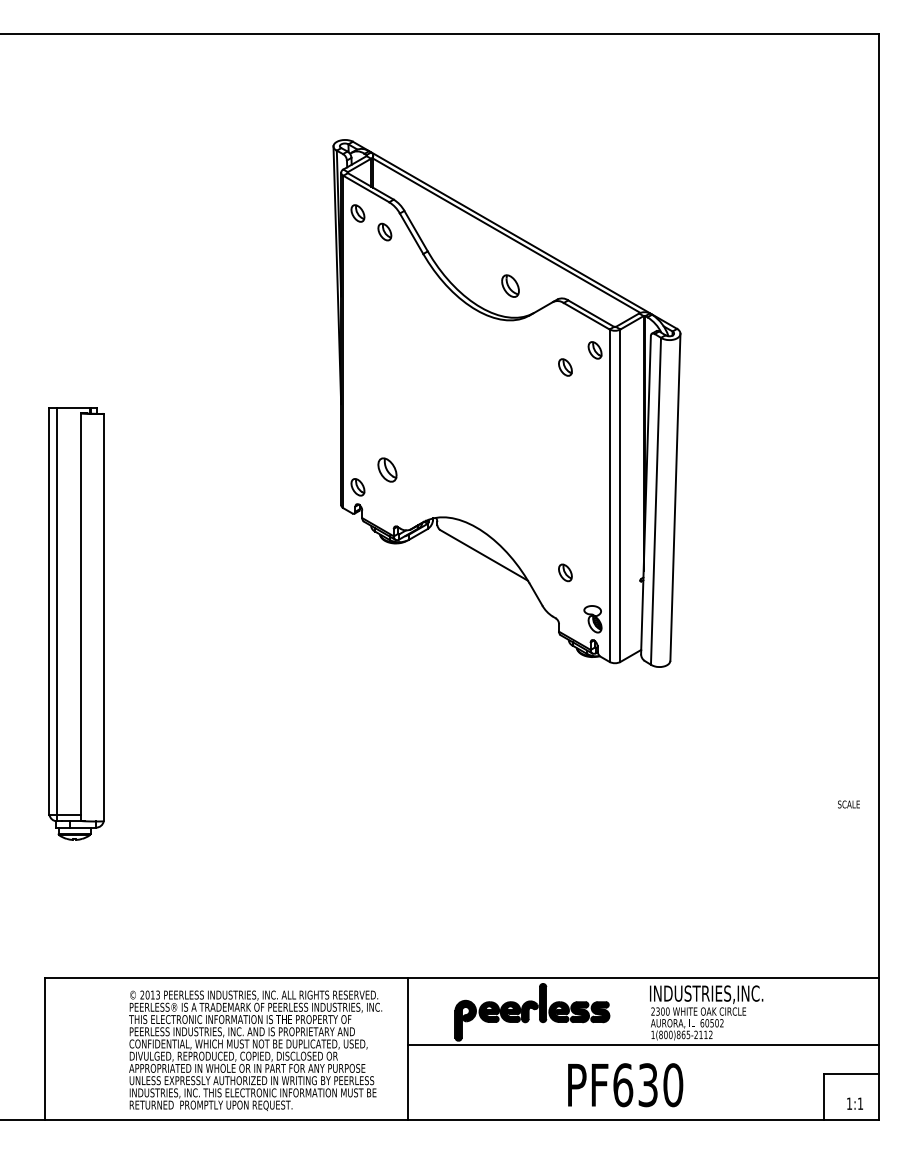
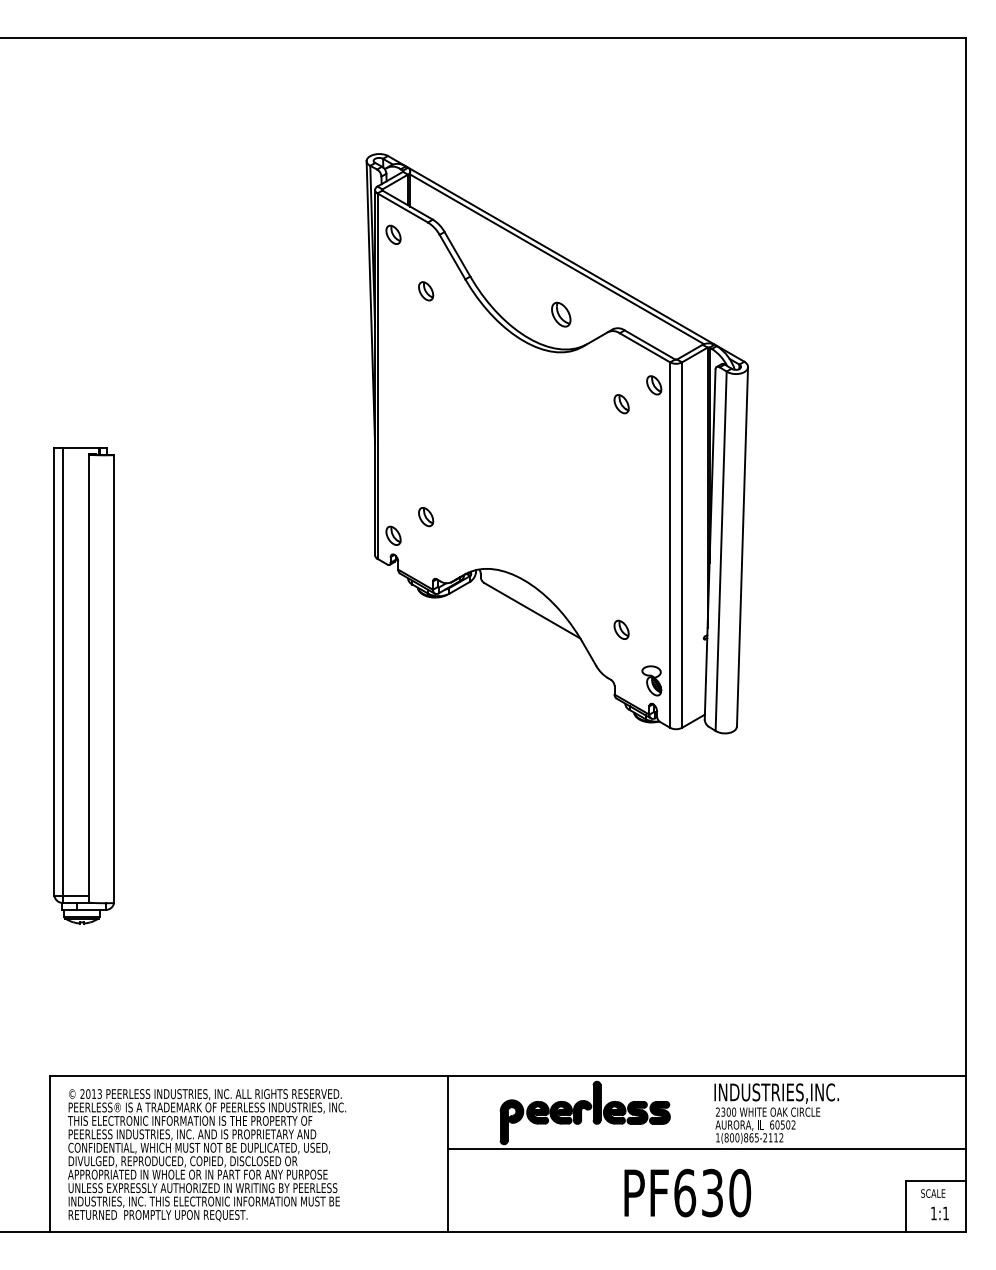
part: (385, 232) -> (426, 291), moved
part: (387, 470) -> (426, 517), size x0.71
text: (849, 804) -> (933, 1193), moved
text: (255, 1050) -> (206, 1155), moved

